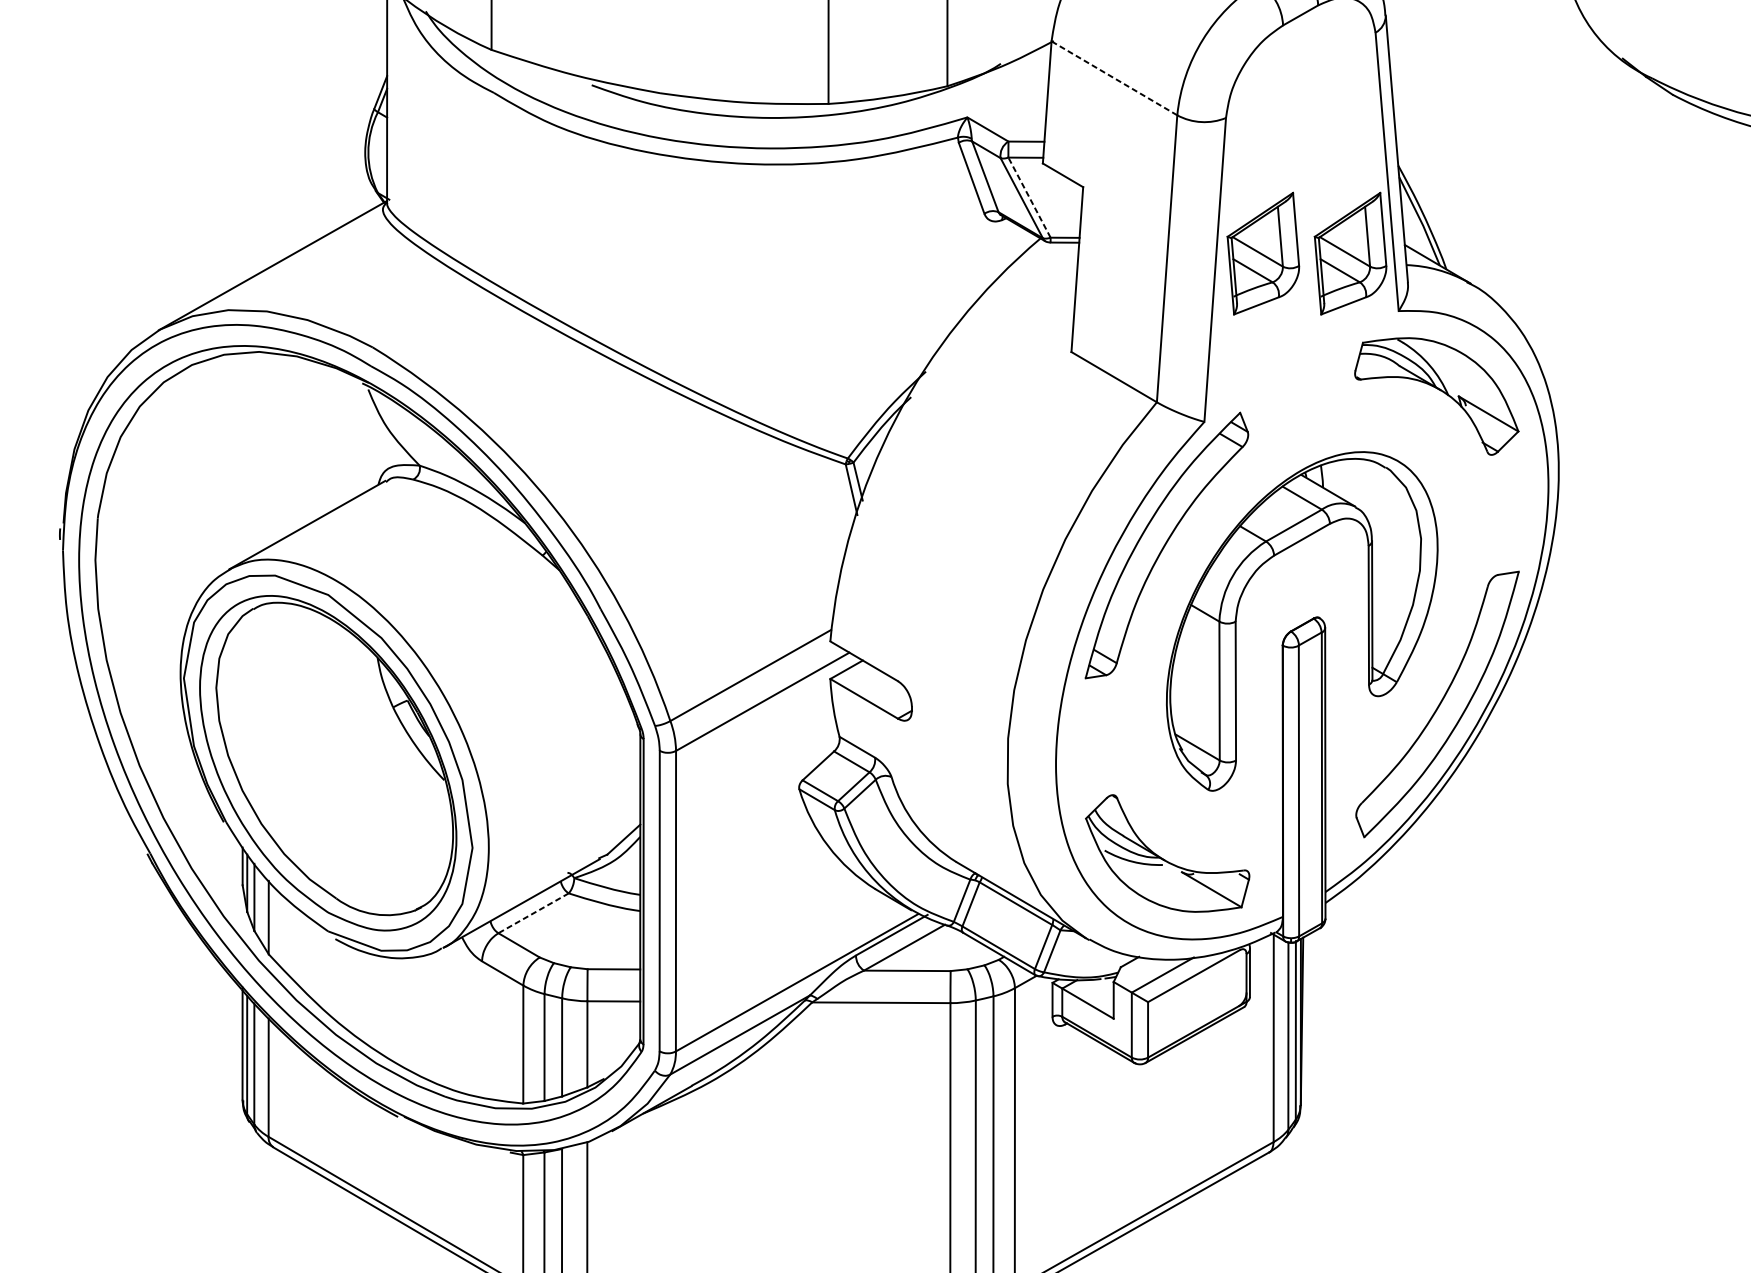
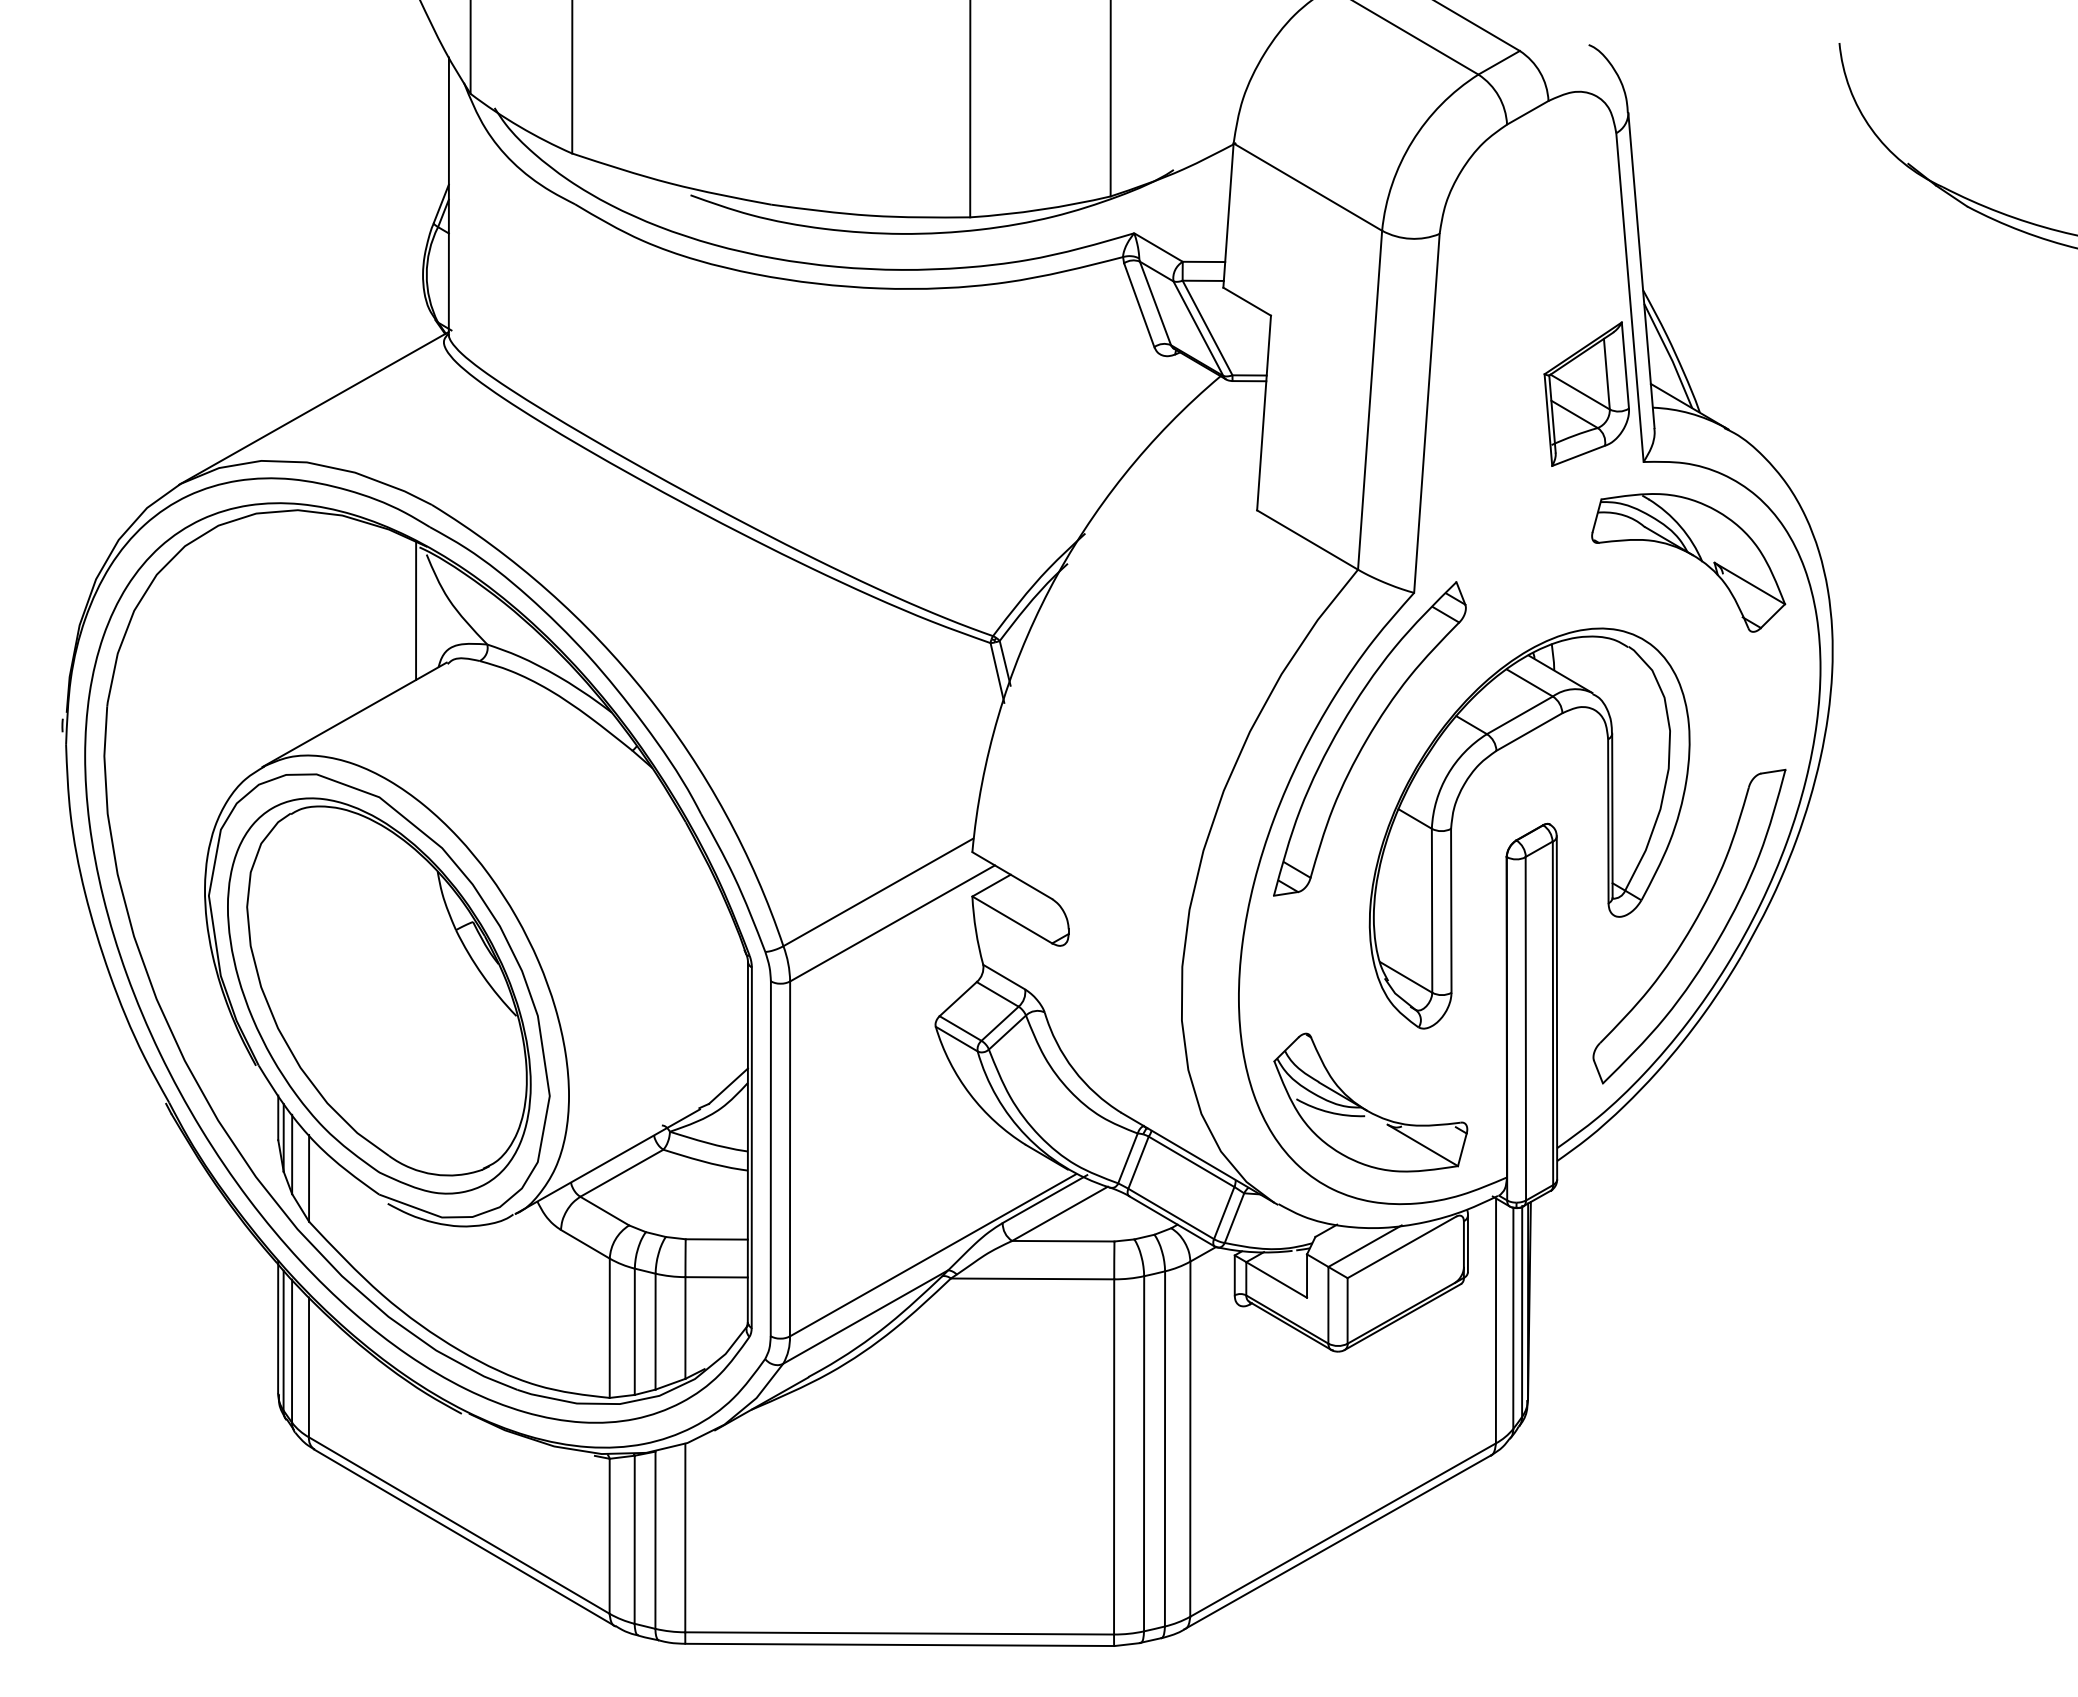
line: (1114, 77) -> (1307, 186), dashed -> solid
line: (1029, 197) -> (1207, 327), dashed -> solid
part: (1263, 253) -> (1483, 393), removed
line: (359, 436) -> (416, 610), added
line: (533, 913) -> (621, 1173), dashed -> solid

